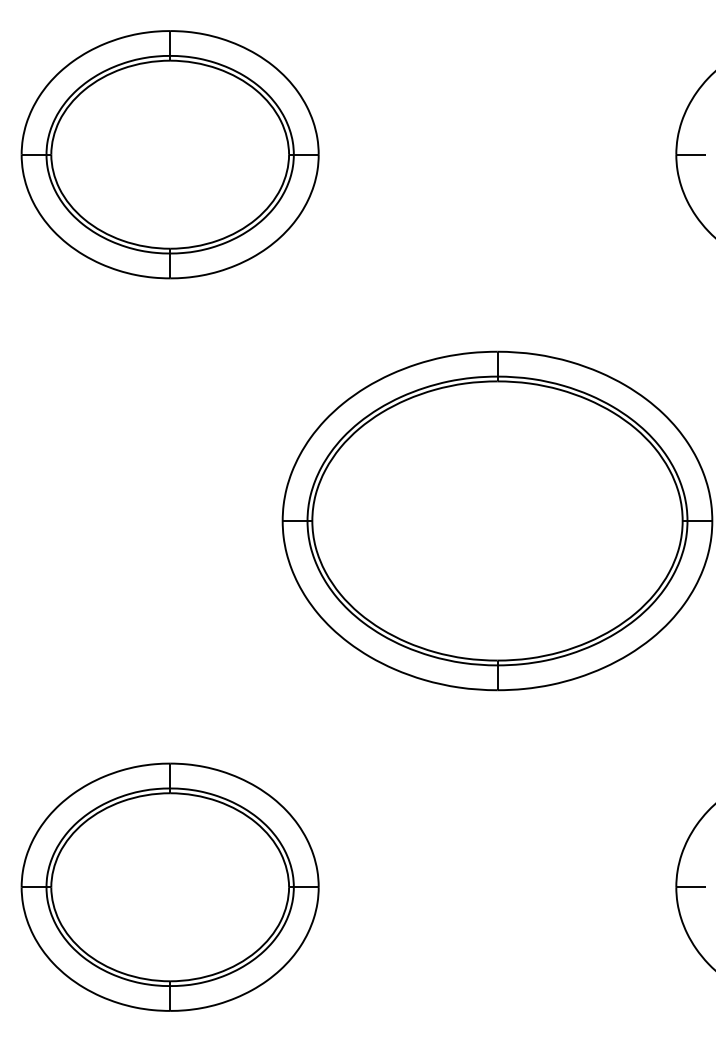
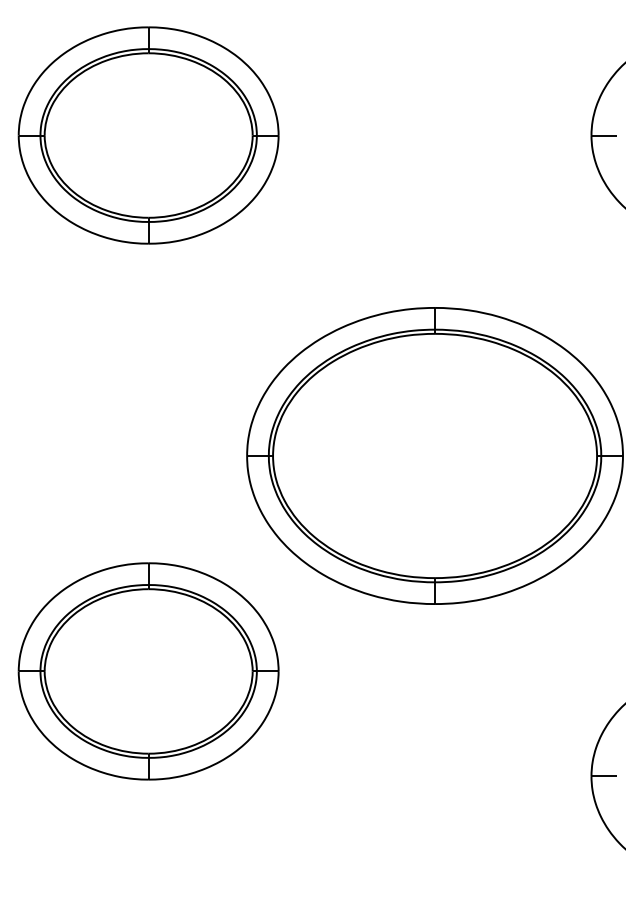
part: (169, 887) -> (148, 671), moved

